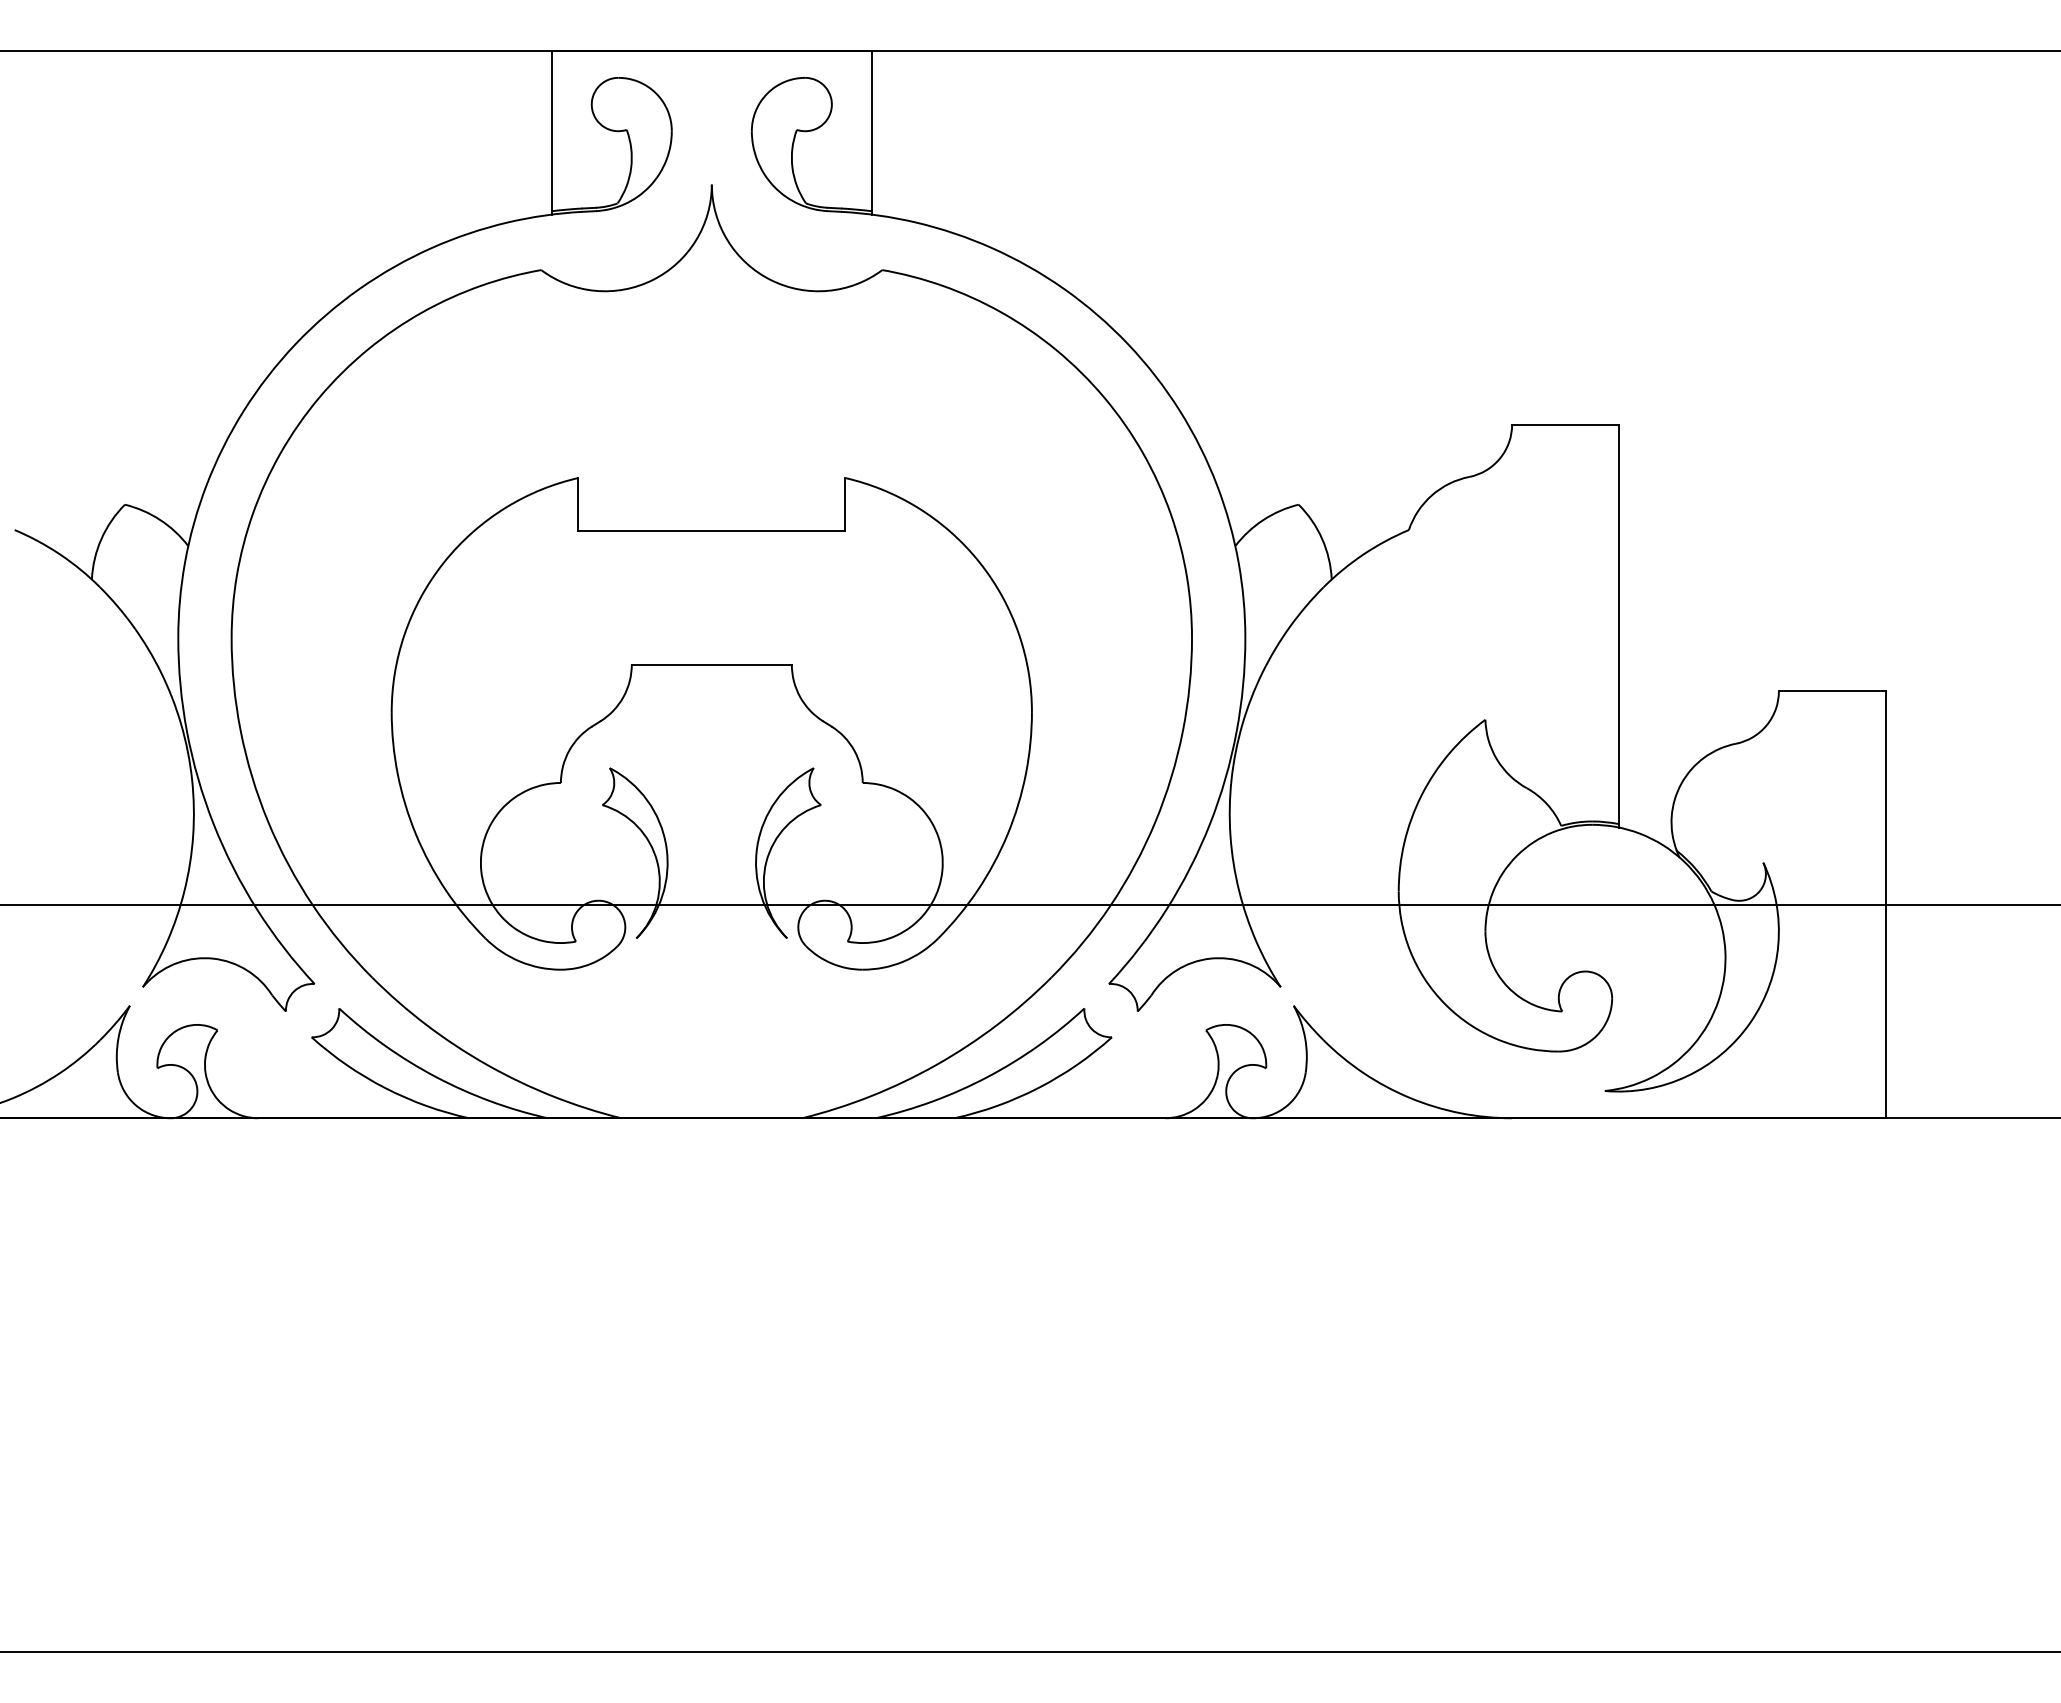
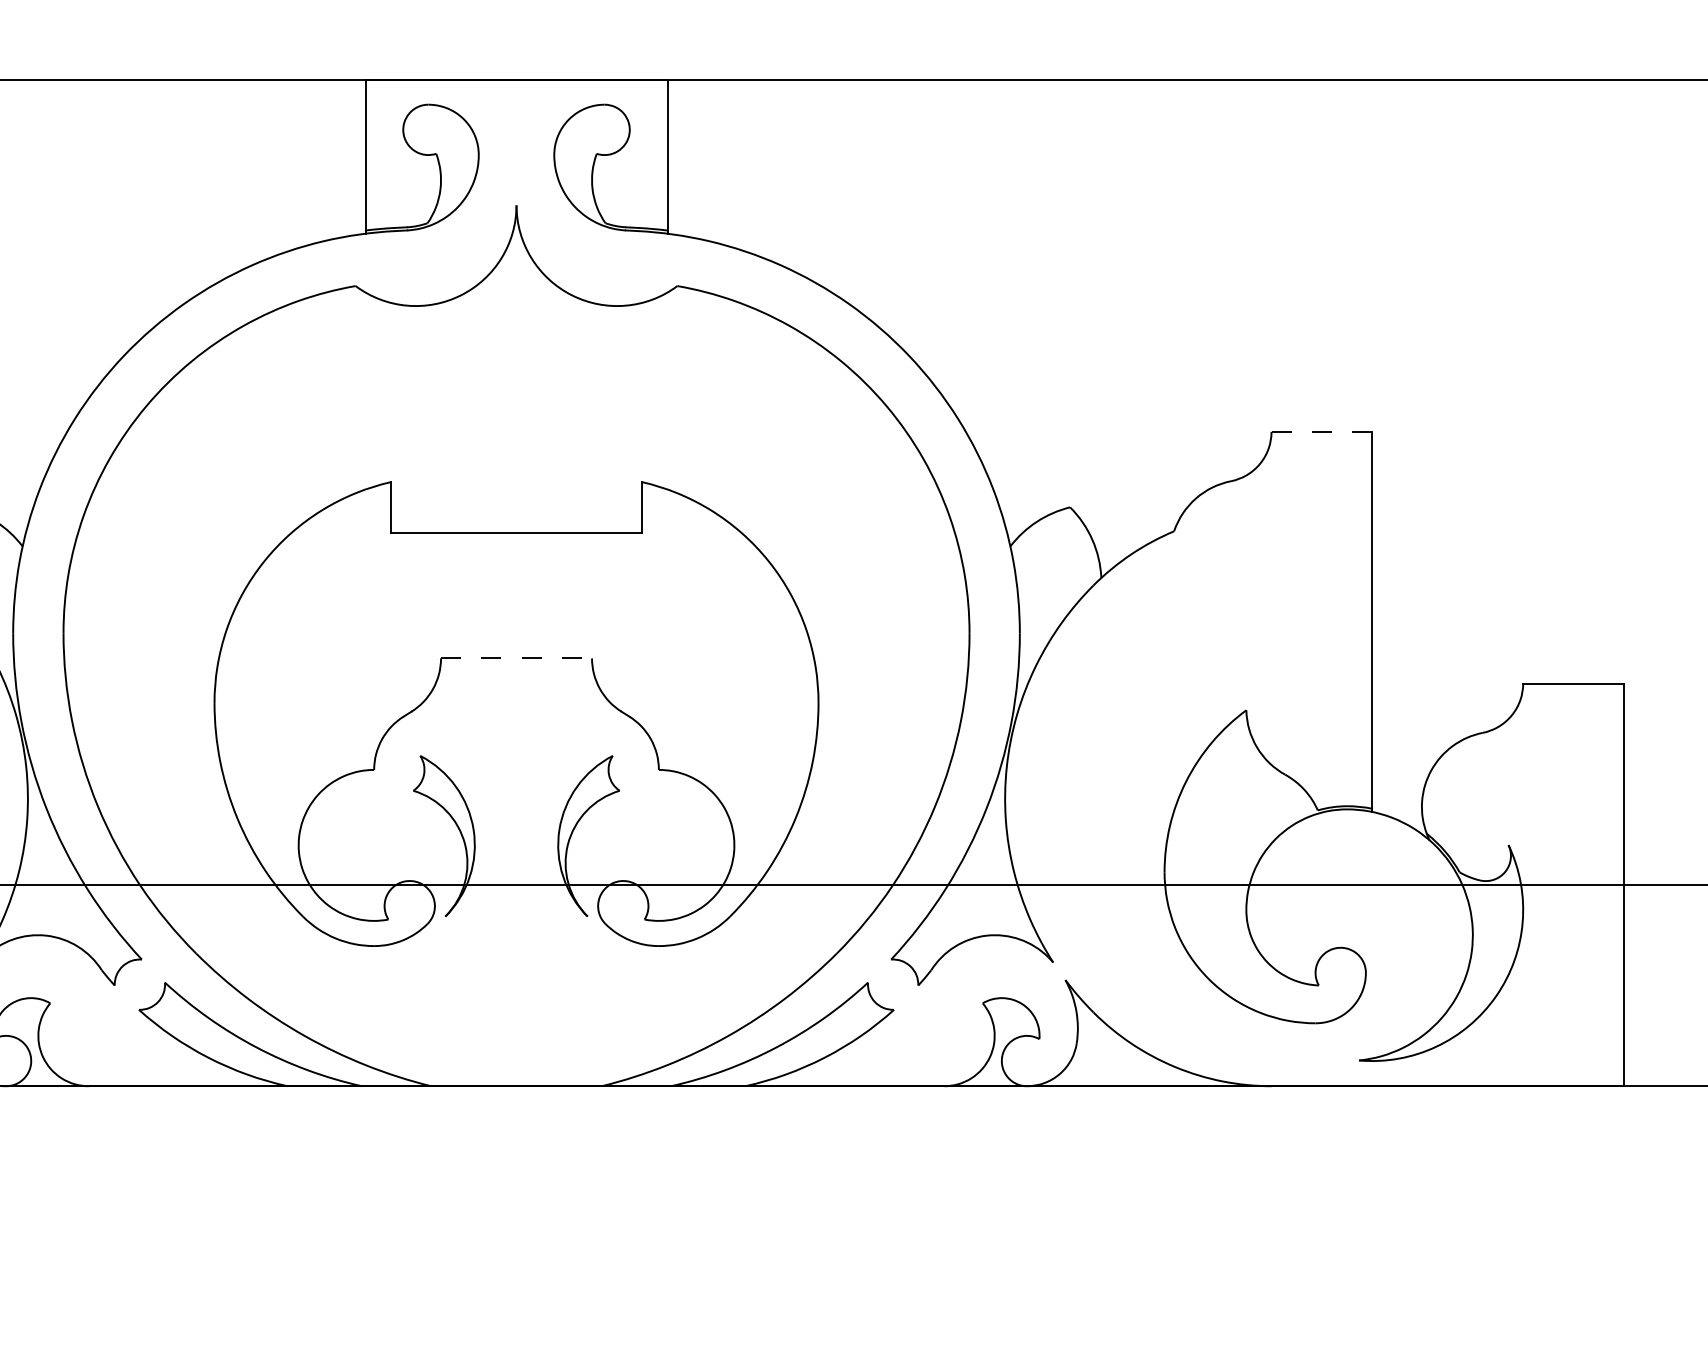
line: (1564, 424) -> (1320, 431), solid -> dashed
line: (712, 664) -> (517, 658), solid -> dashed

